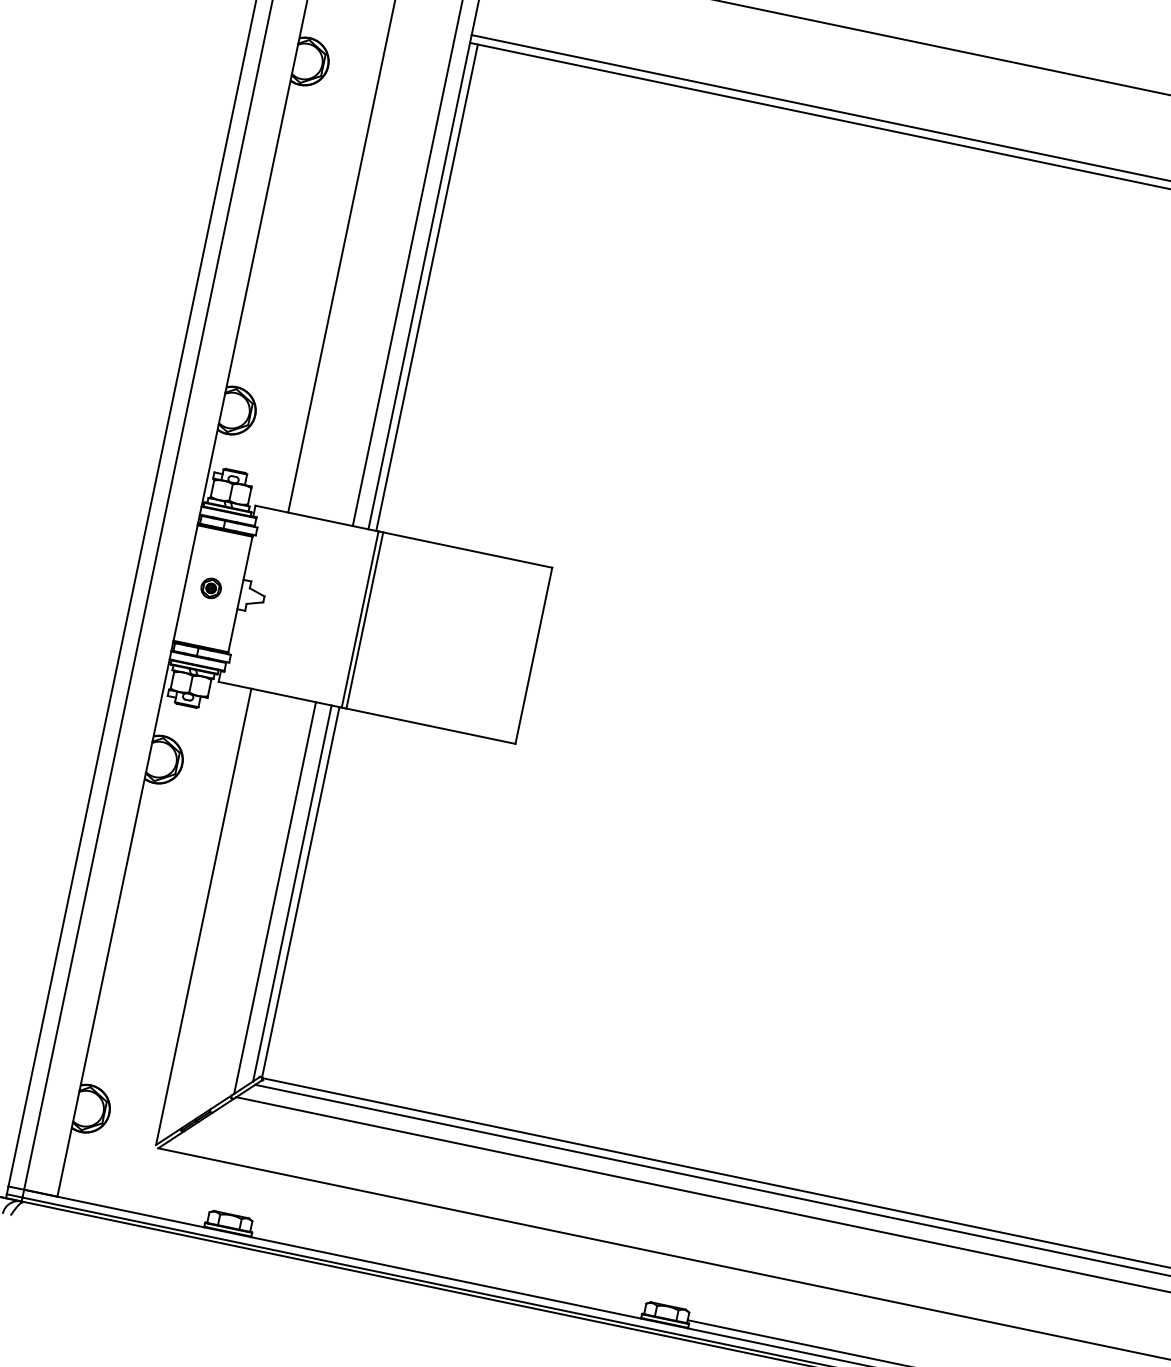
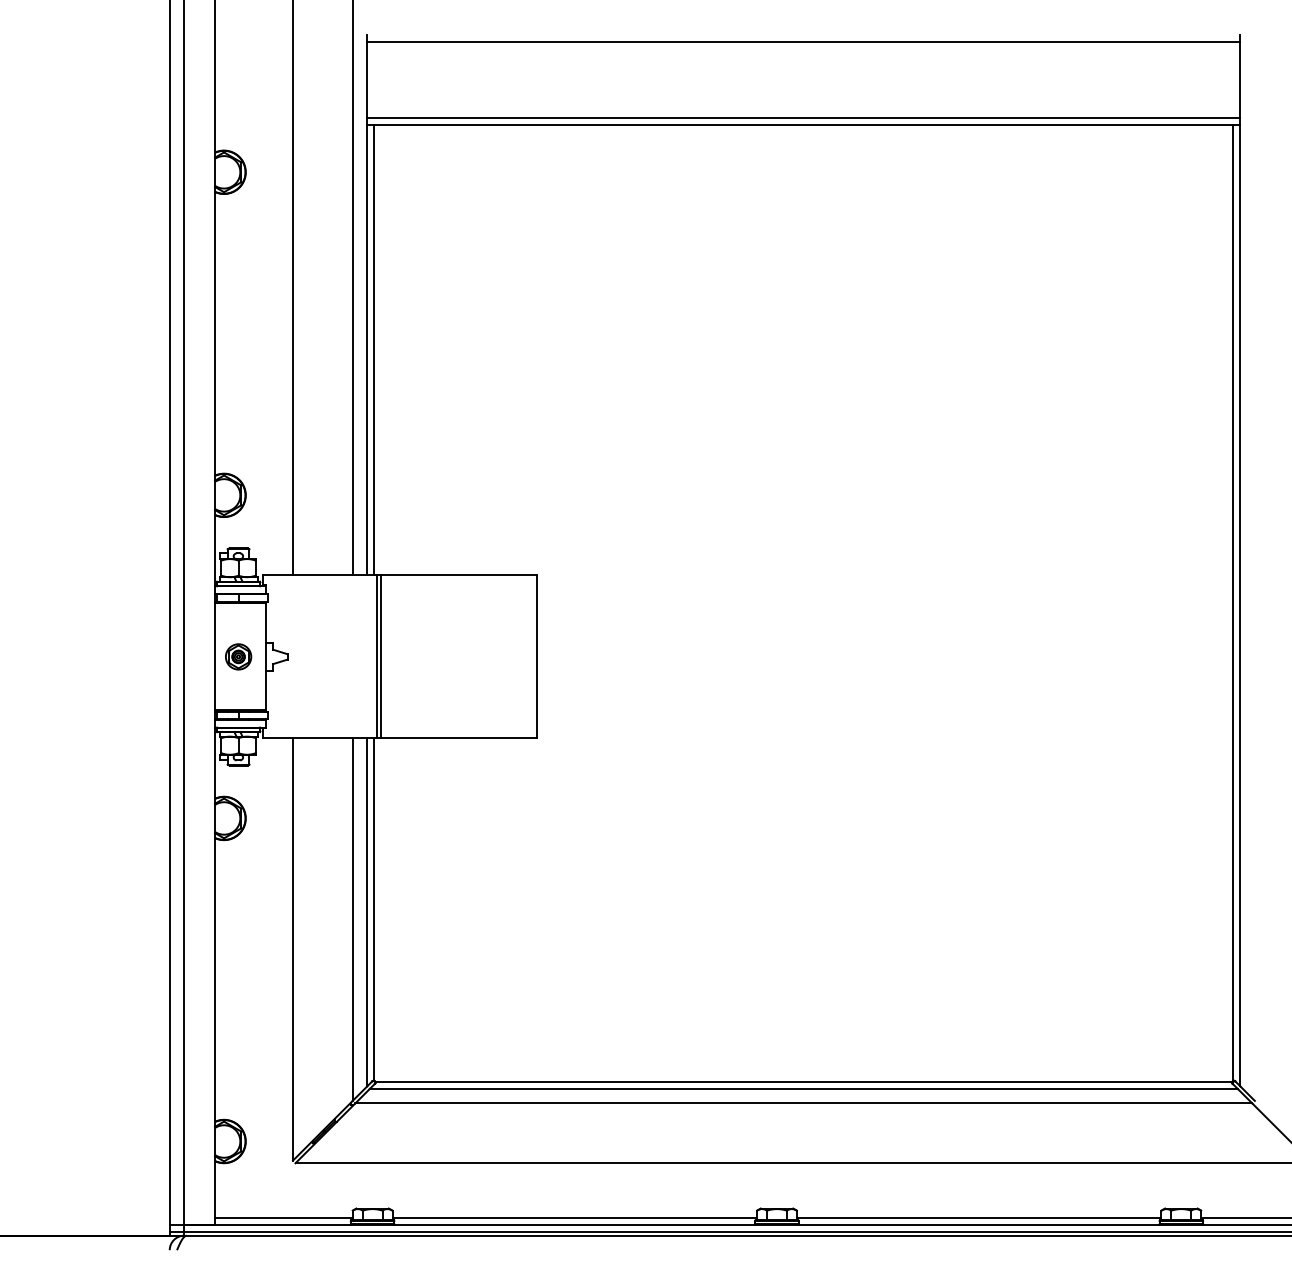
part: (211, 587) -> (238, 656), size x1.43
line: (133, 1204) -> (283, 1217), added
line: (447, 1269) -> (574, 1217), added

